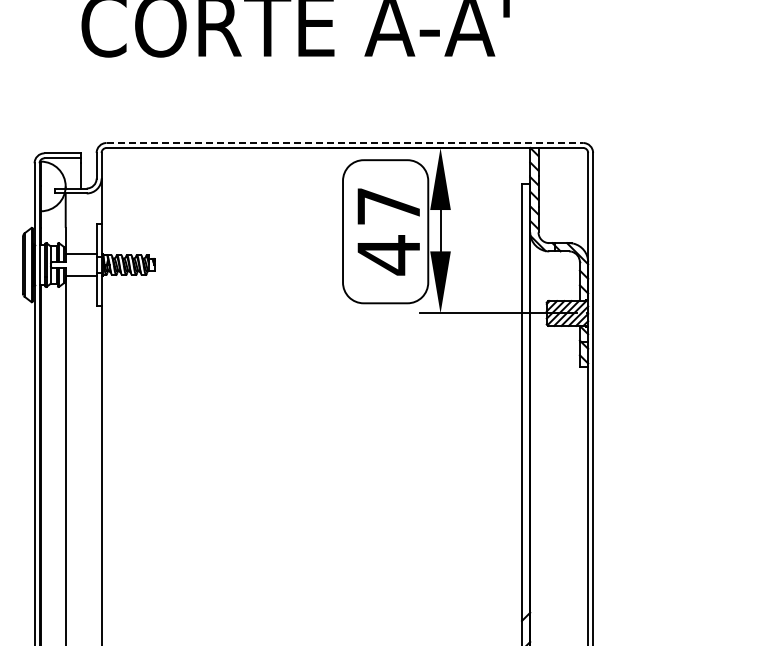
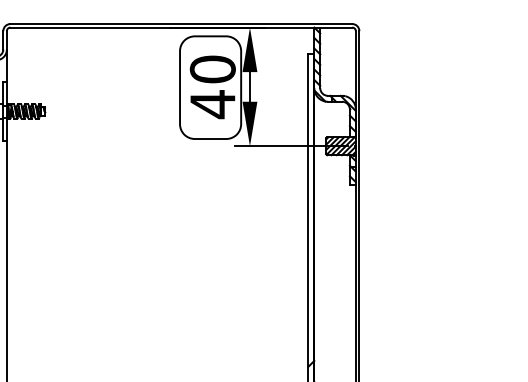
line: (345, 143) -> (181, 24), dashed -> solid
text: (388, 206) -> (212, 69), 47 -> 40

